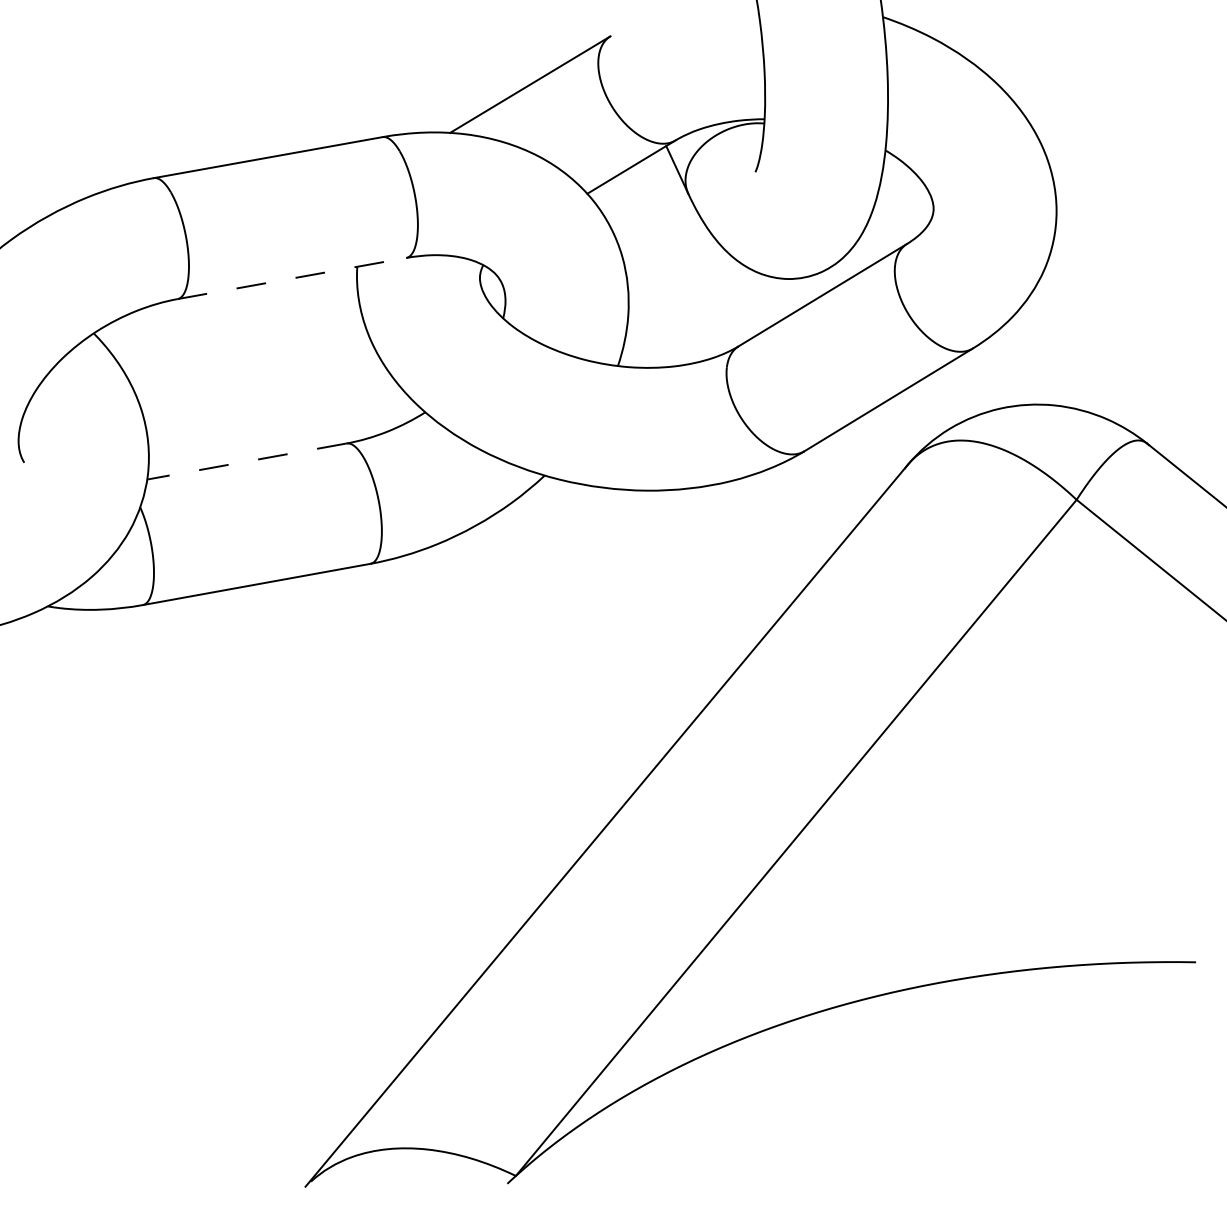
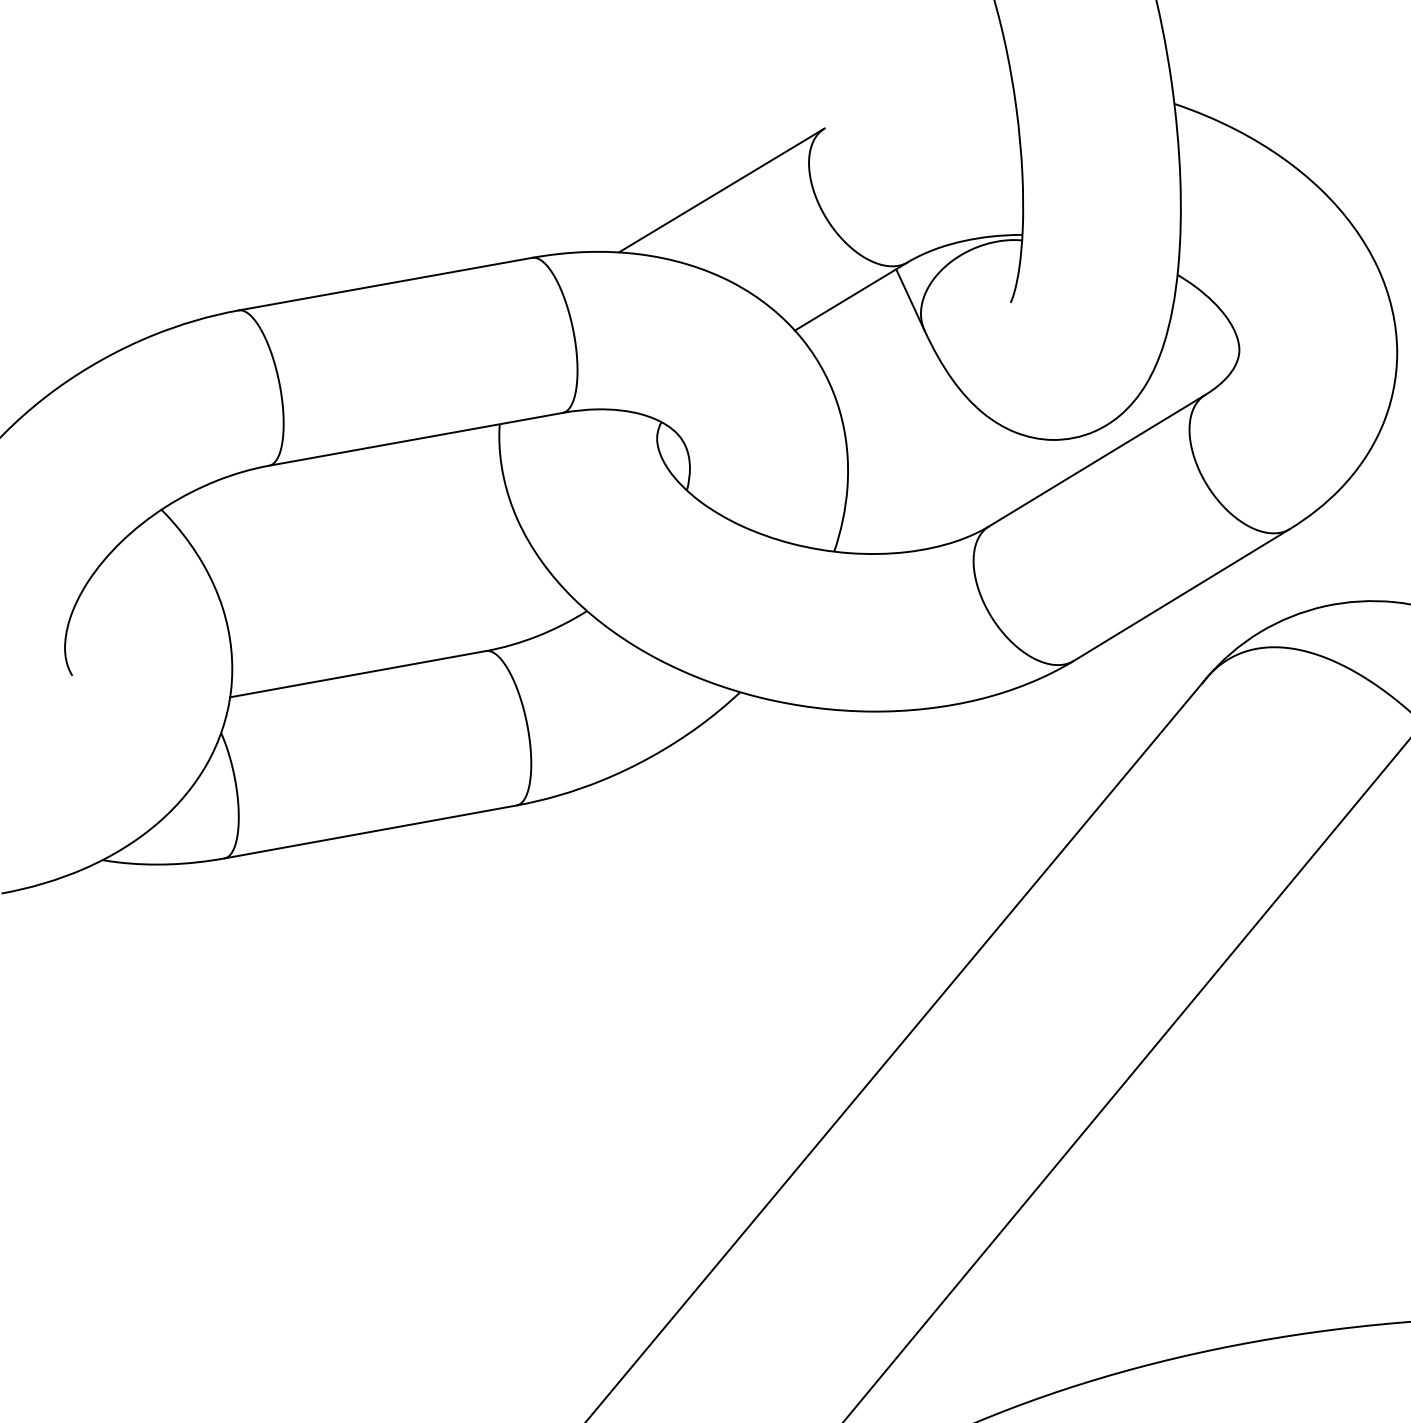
line: (292, 278) -> (416, 439), dashed -> solid
line: (246, 461) -> (357, 674), dashed -> solid

